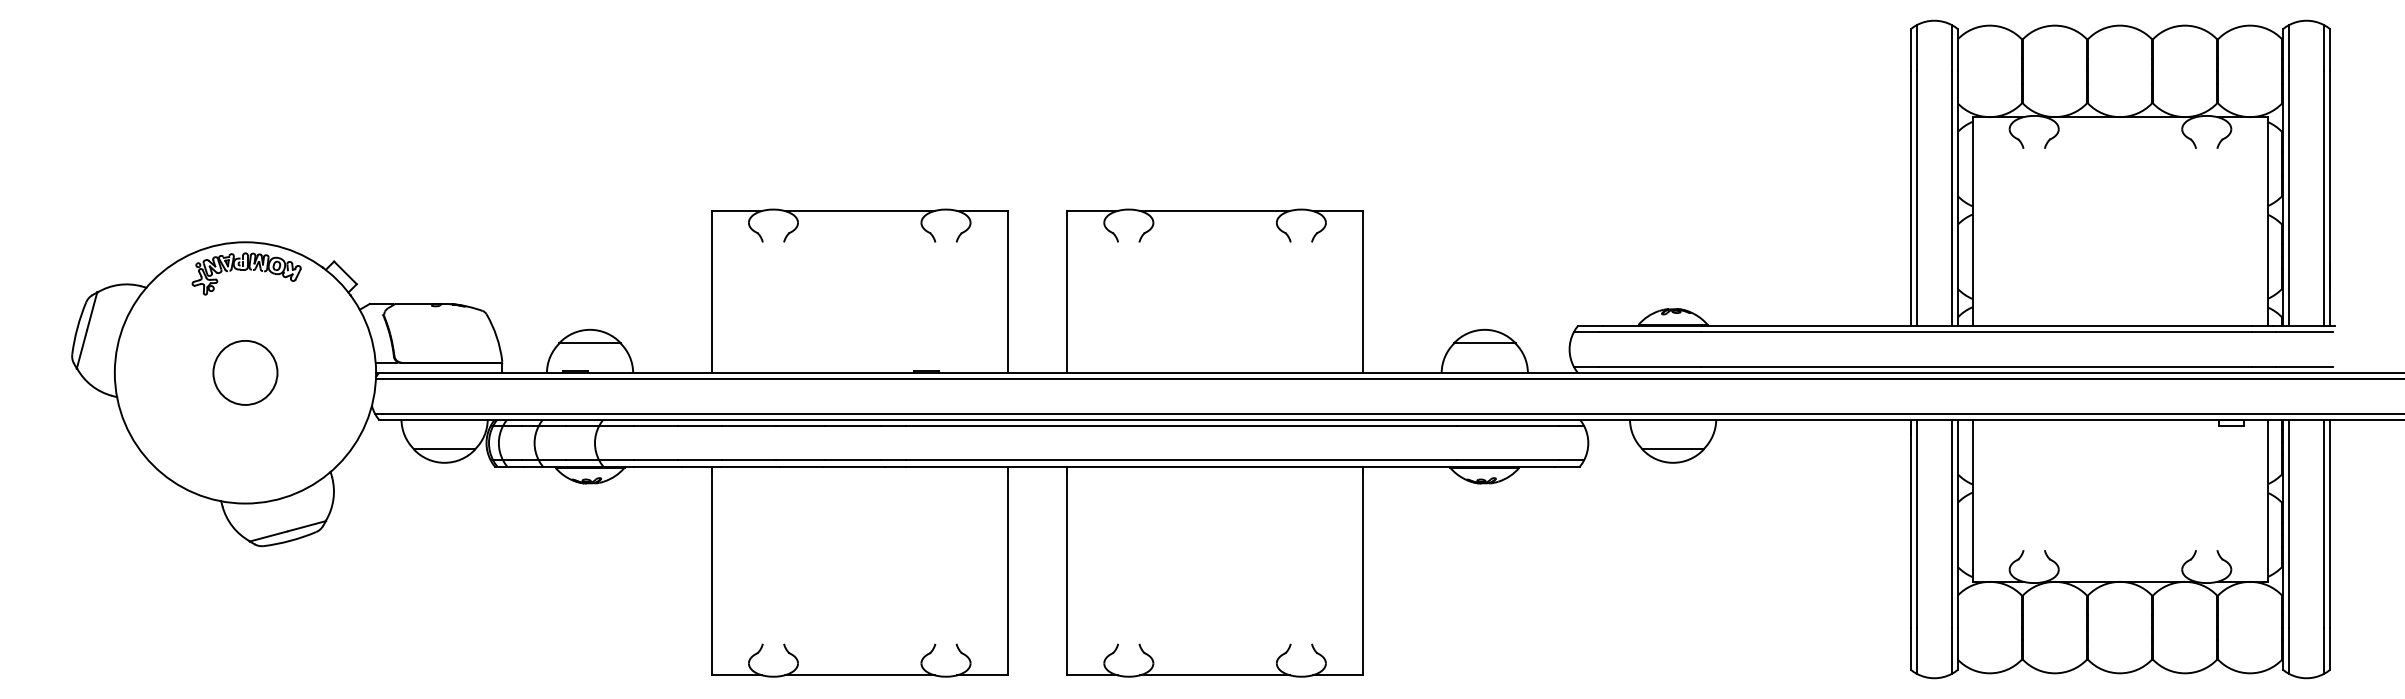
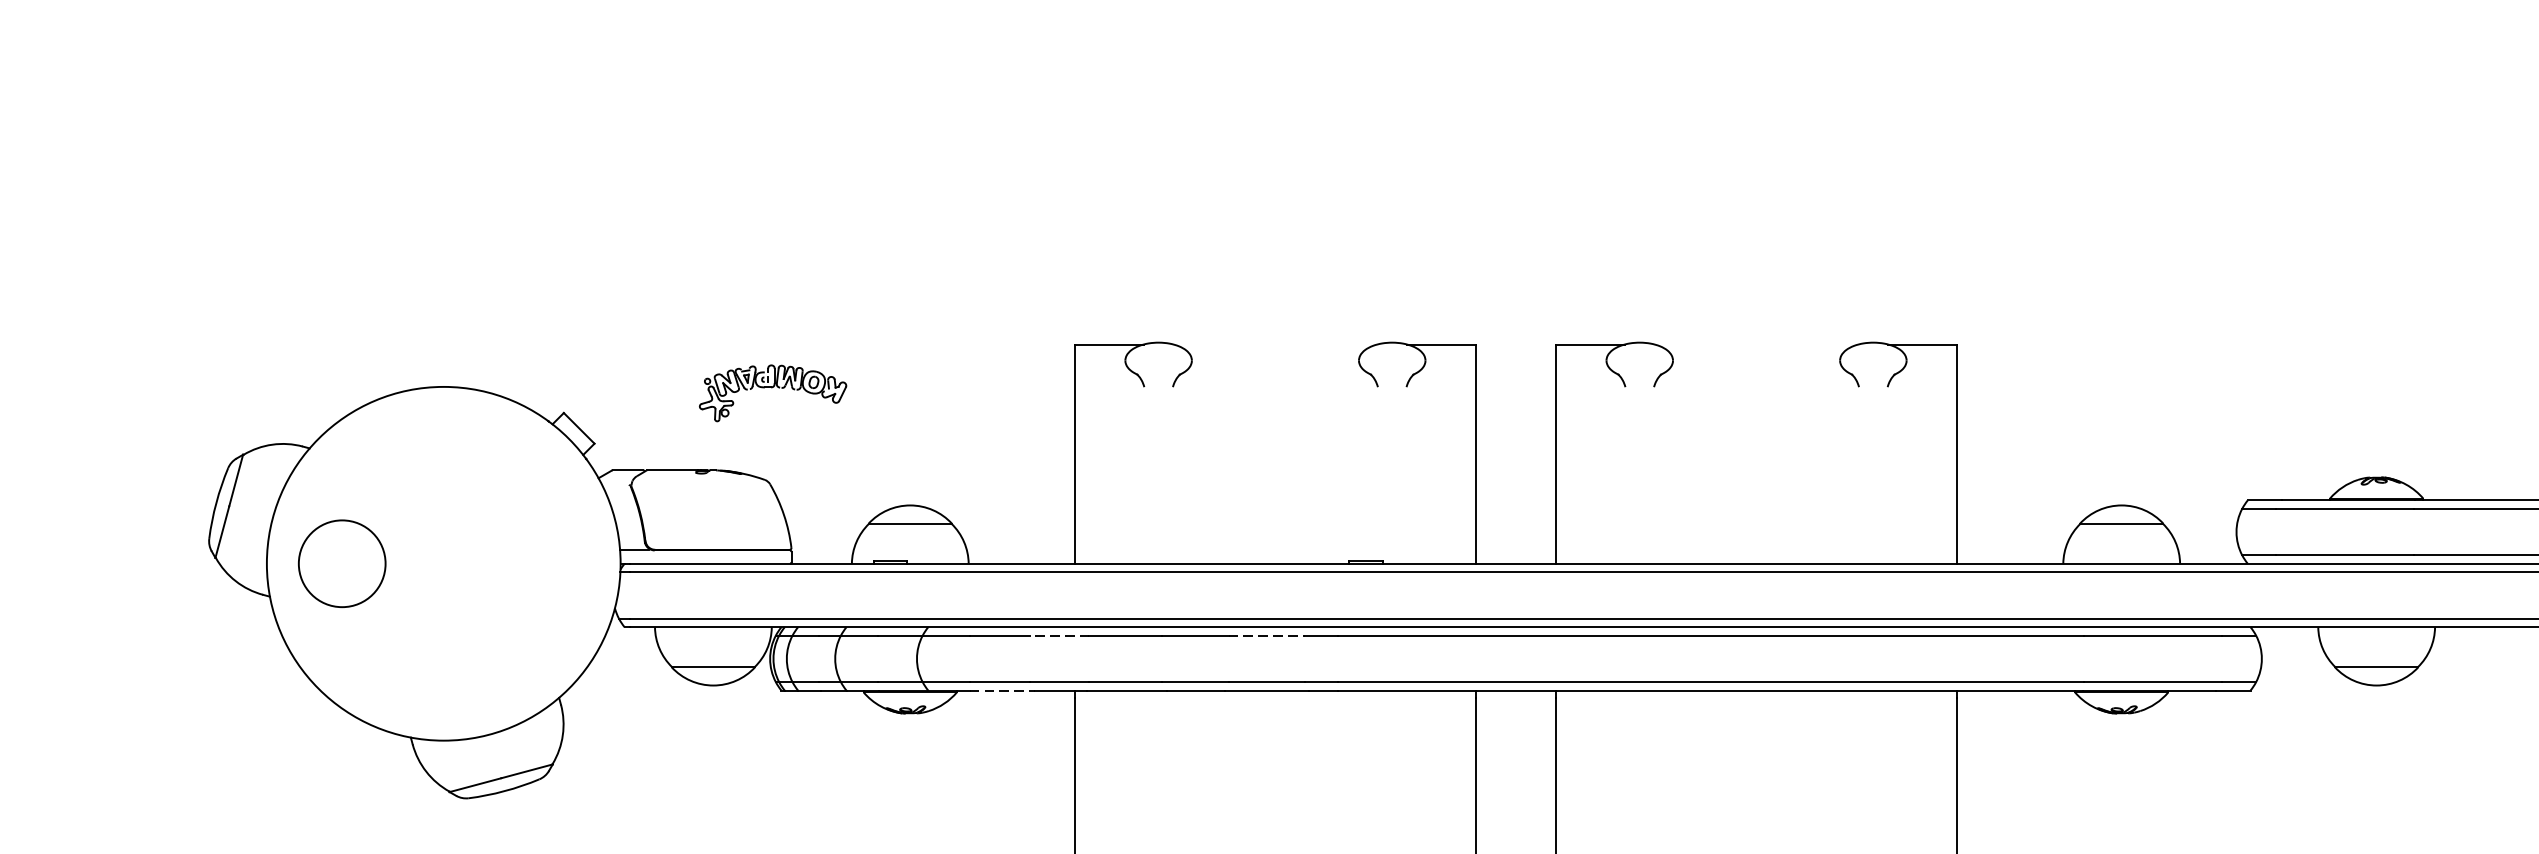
line: (859, 210) -> (1275, 343), removed
line: (1214, 210) -> (1755, 343), removed
part: (246, 273) -> (772, 392), moved
circle: (245, 372) -> (342, 563), moved
line: (699, 425) -> (1058, 634), solid -> dashed
line: (853, 425) -> (1266, 634), solid -> dashed
line: (658, 466) -> (1002, 690), solid -> dashed

